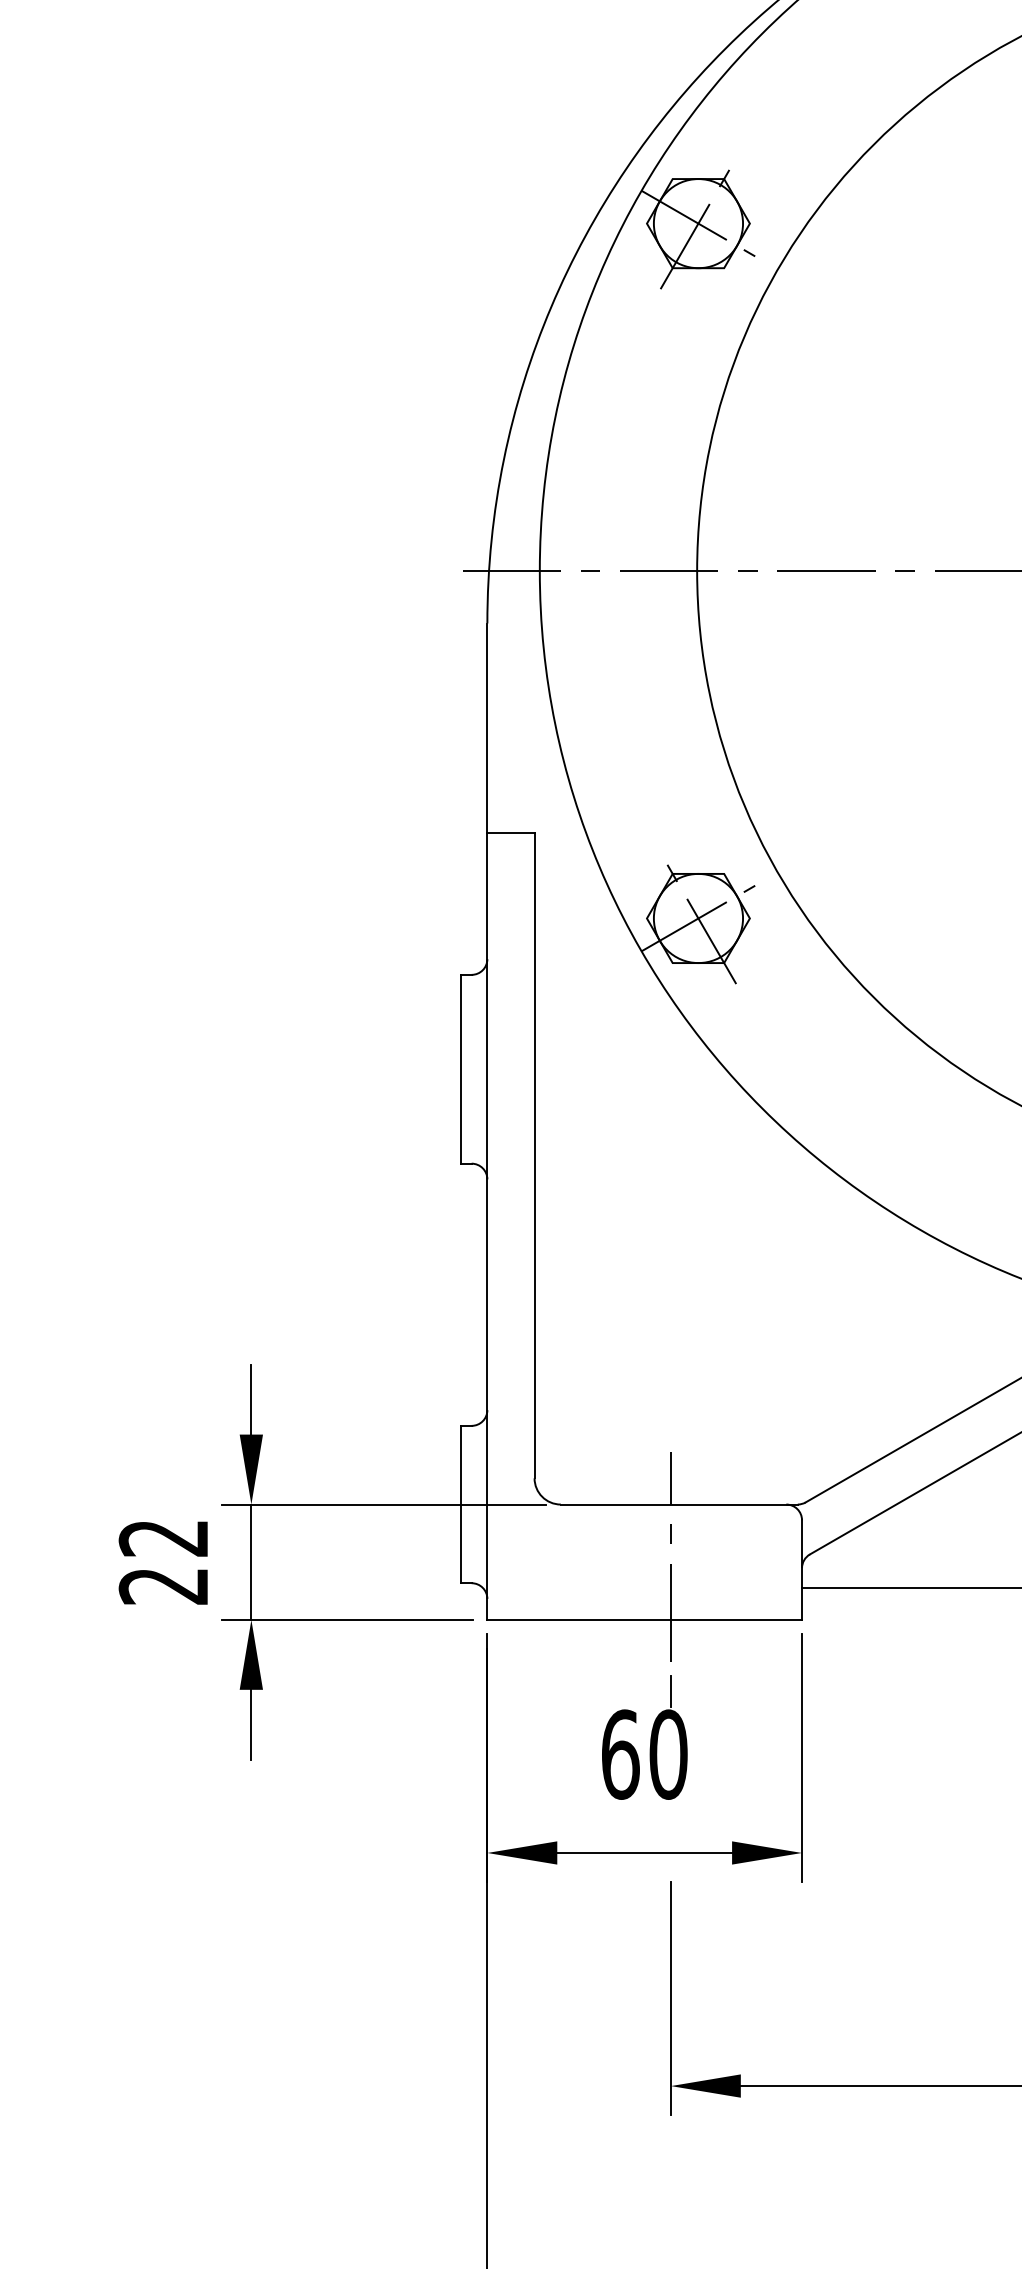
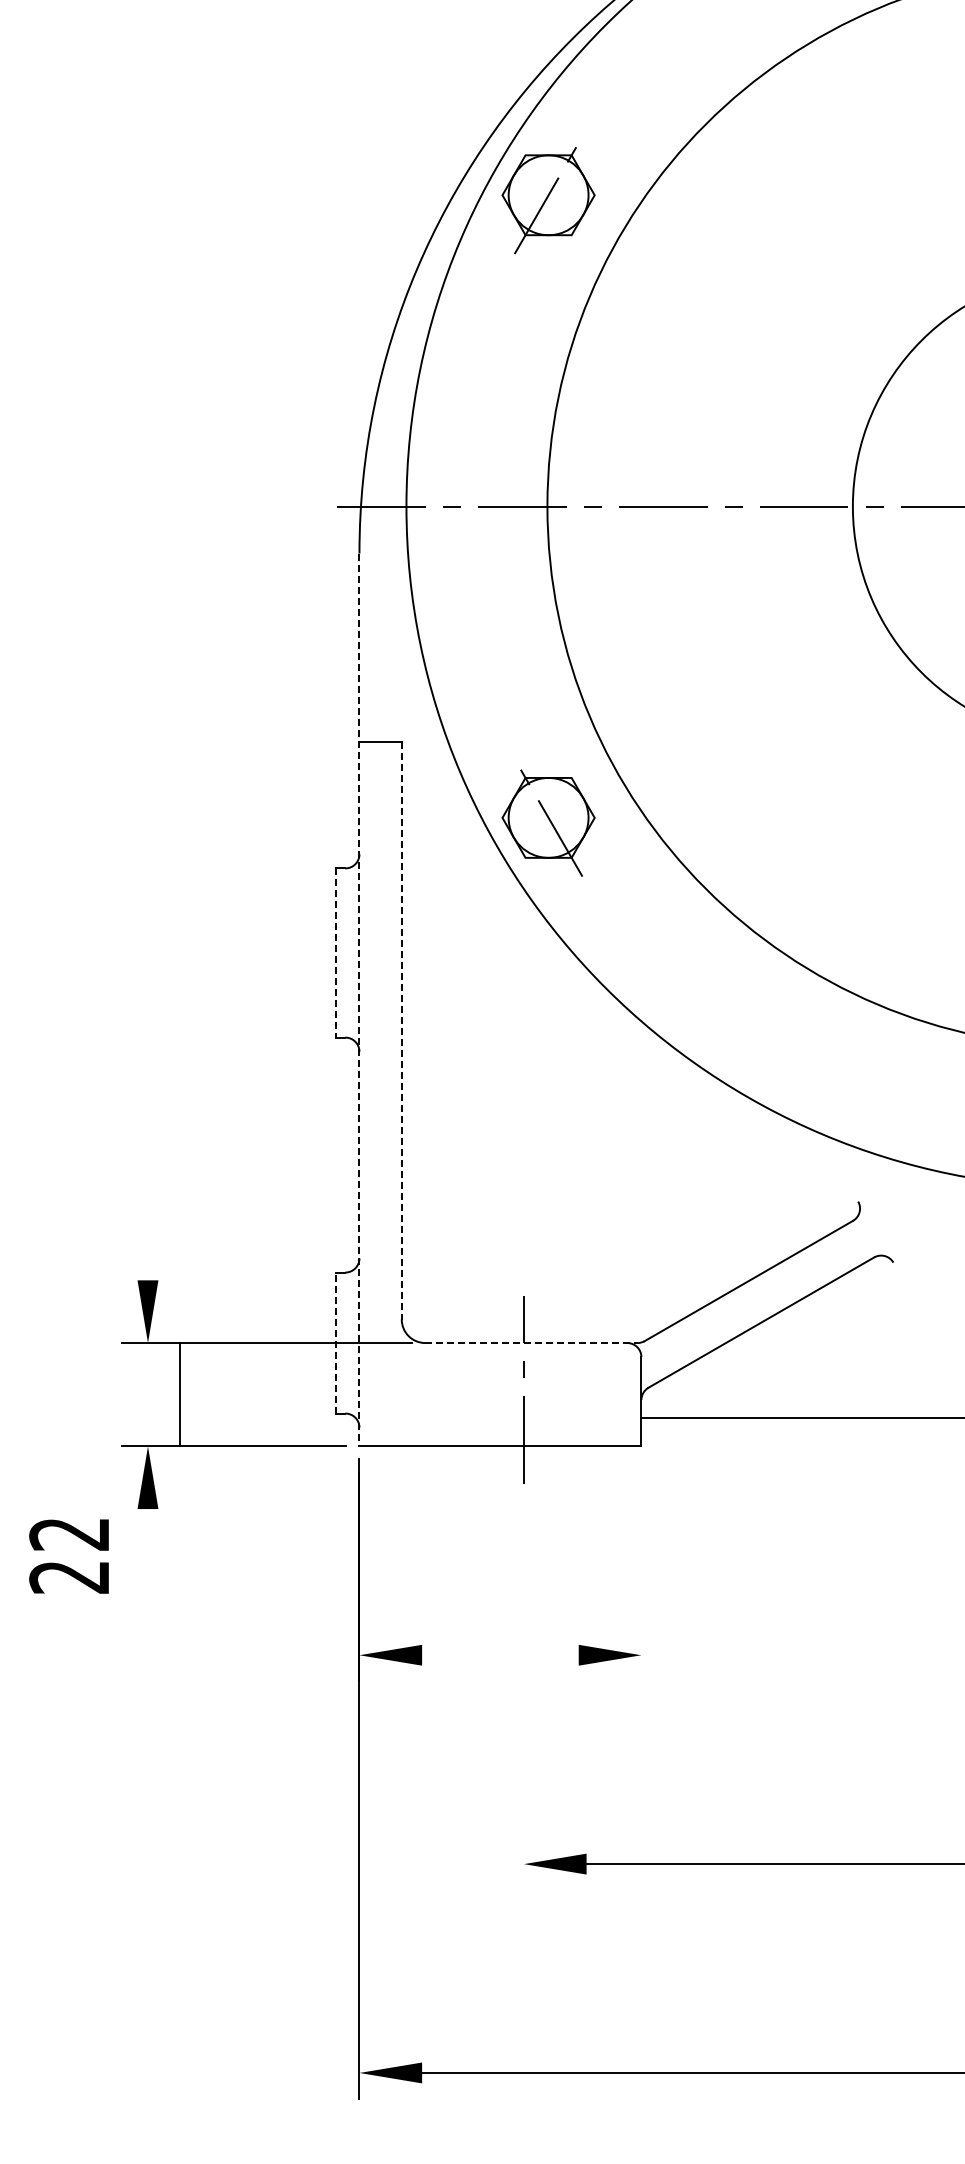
line: (698, 222) -> (548, 194), removed
line: (698, 918) -> (548, 817), removed
line: (460, 1069) -> (335, 953), solid -> dashed
line: (487, 1122) -> (359, 1000), solid -> dashed
line: (534, 1155) -> (401, 1030), solid -> dashed
line: (251, 1399) -> (148, 1248), removed
line: (460, 1503) -> (335, 1342), solid -> dashed
line: (679, 1505) -> (531, 1343), solid -> dashed
line: (251, 1561) -> (180, 1394), moved
text: (162, 1563) -> (68, 1556), moved
line: (251, 1724) -> (148, 1540), removed
part: (644, 1737) -> (500, 1551), removed
line: (802, 1758) -> (641, 1570), removed
line: (644, 1853) -> (500, 1655), removed
line: (670, 1998) -> (523, 1785), removed

